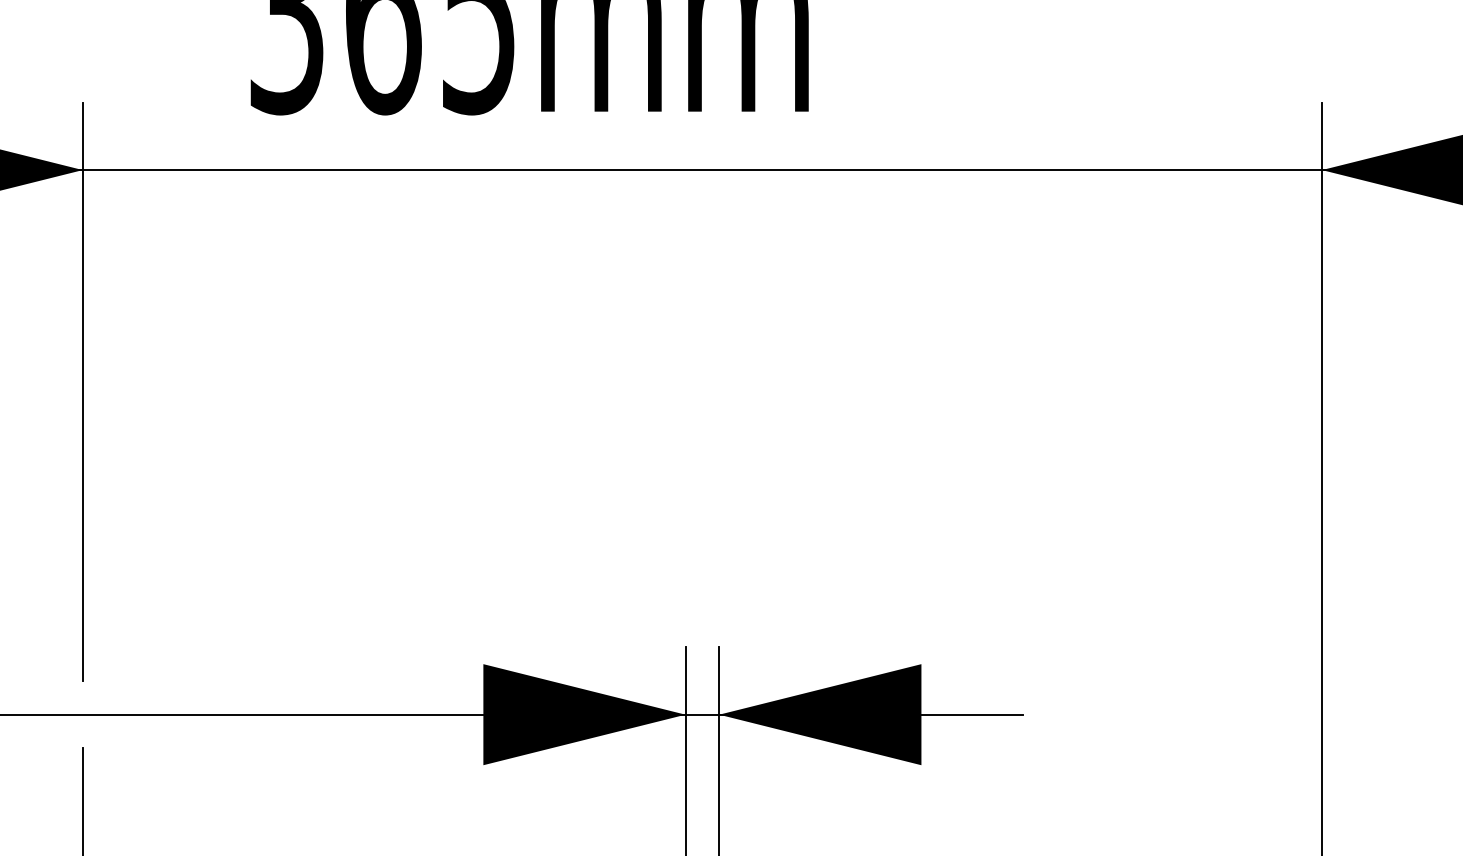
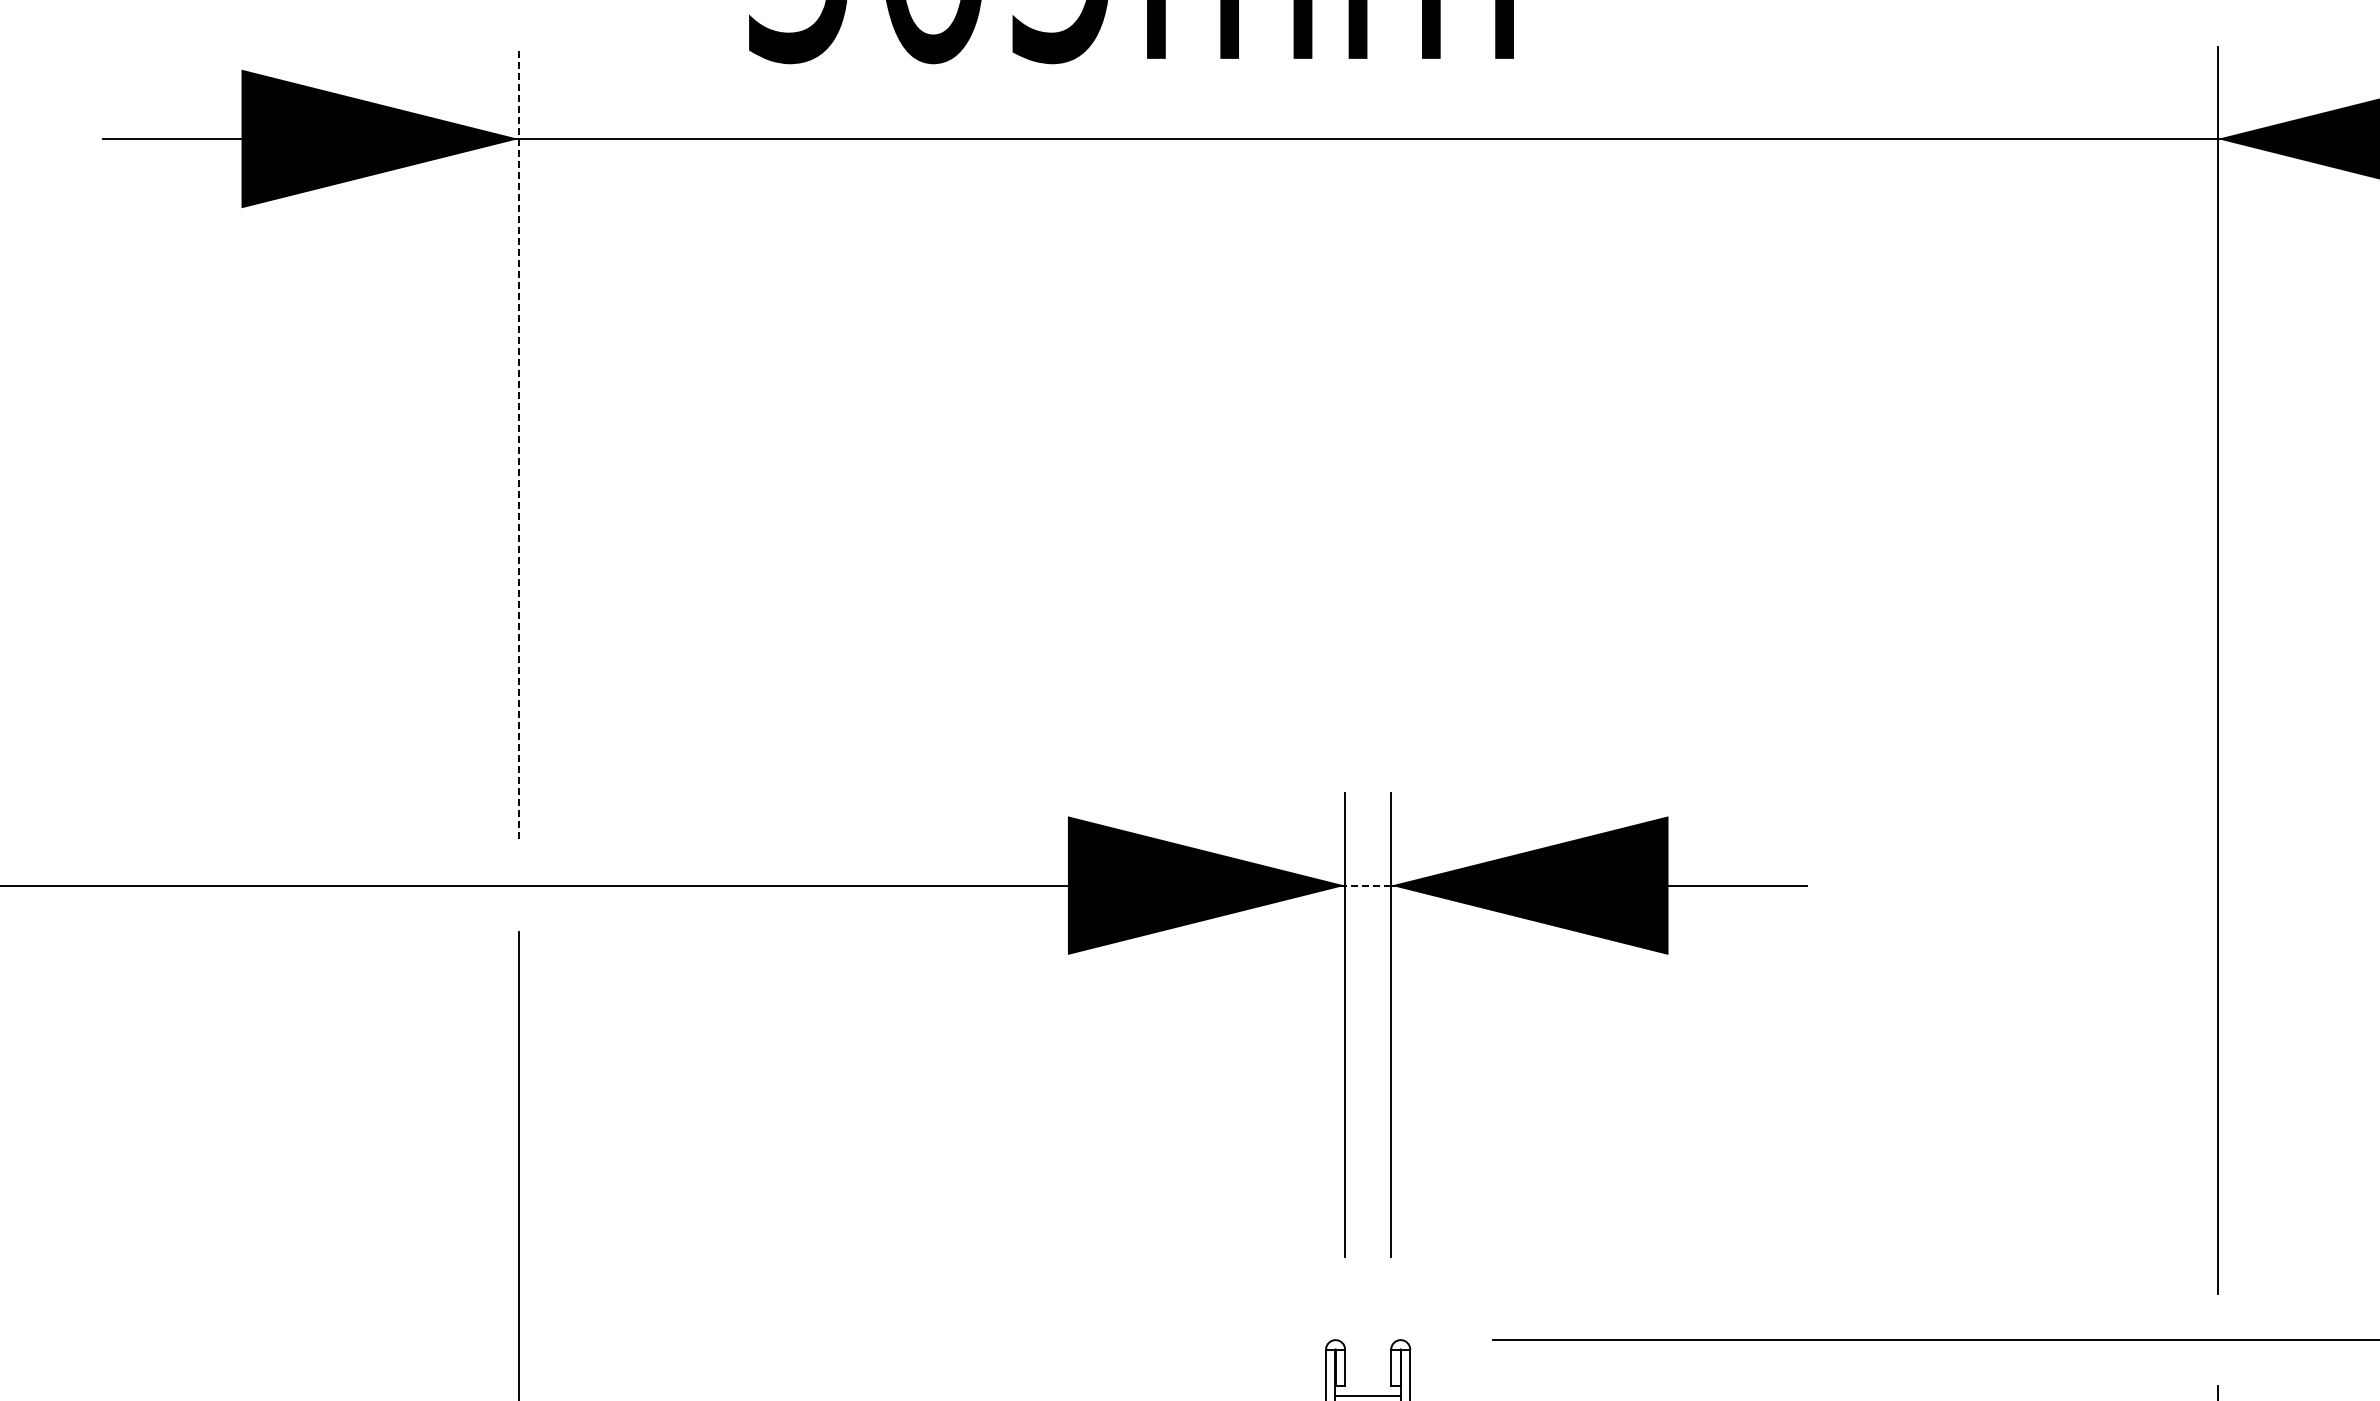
line: (82, 391) -> (518, 442), solid -> dashed
line: (701, 714) -> (1367, 885), solid -> dashed

